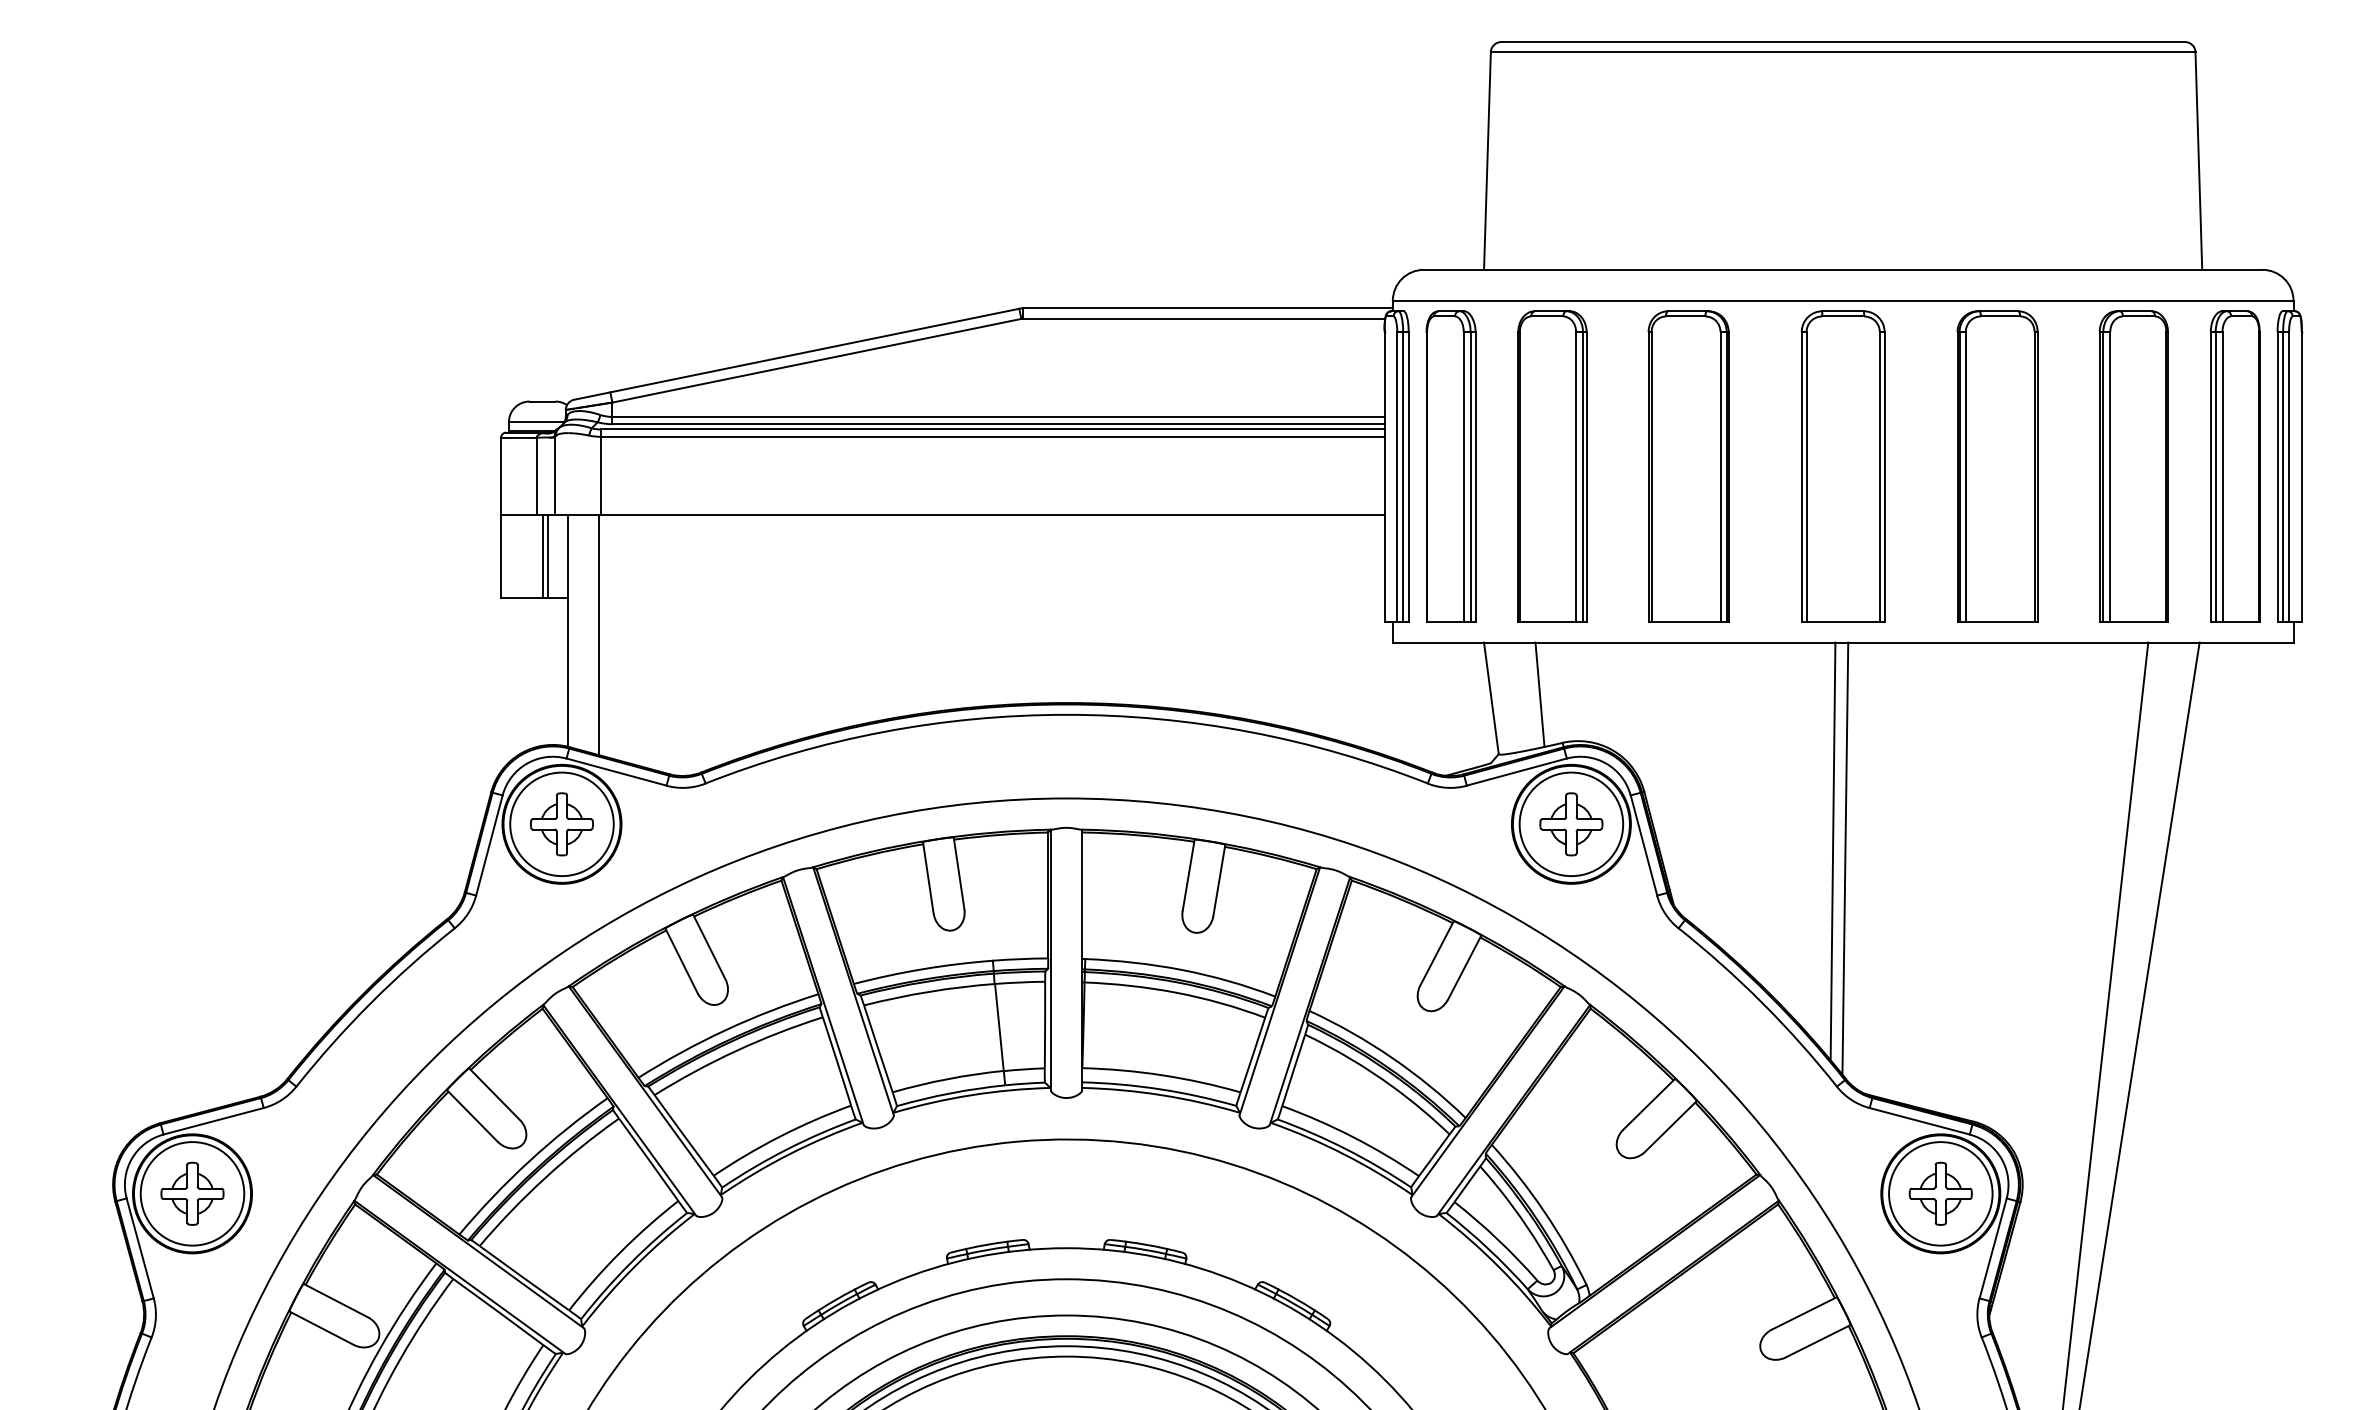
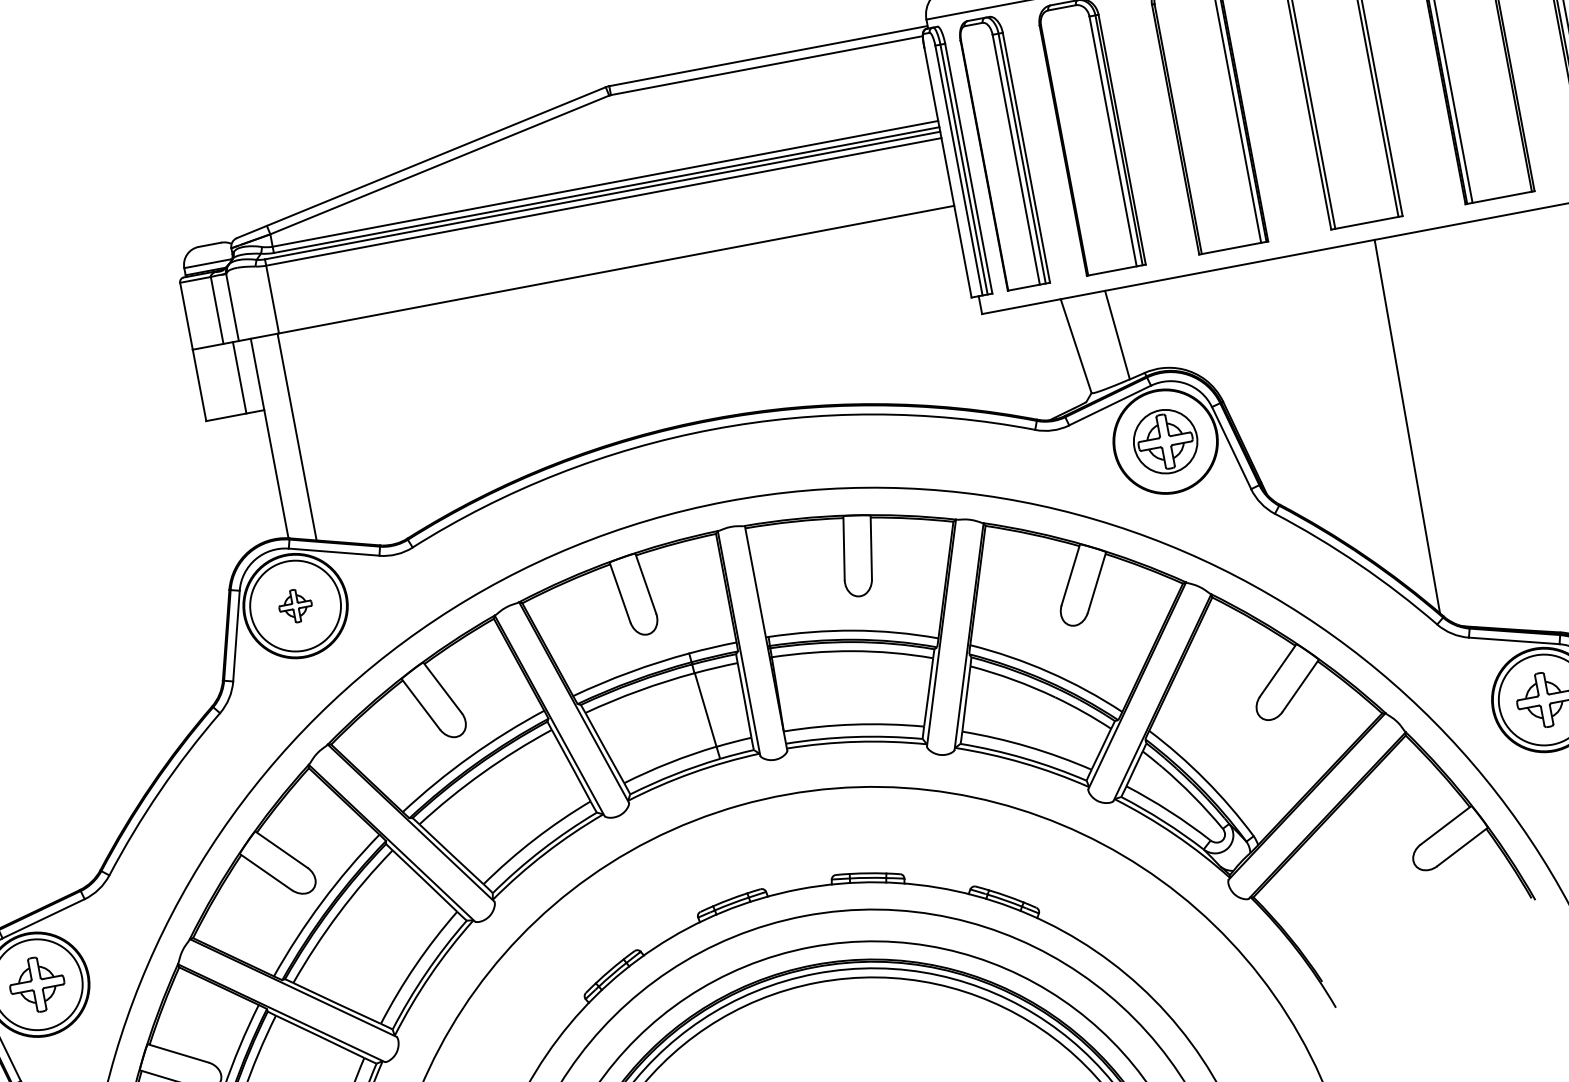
line: (542, 556) -> (235, 378), removed
part: (561, 824) -> (295, 606), size x0.6
circle: (1571, 824) -> (1165, 441), size x0.7
line: (1832, 851) -> (1395, 422), removed

